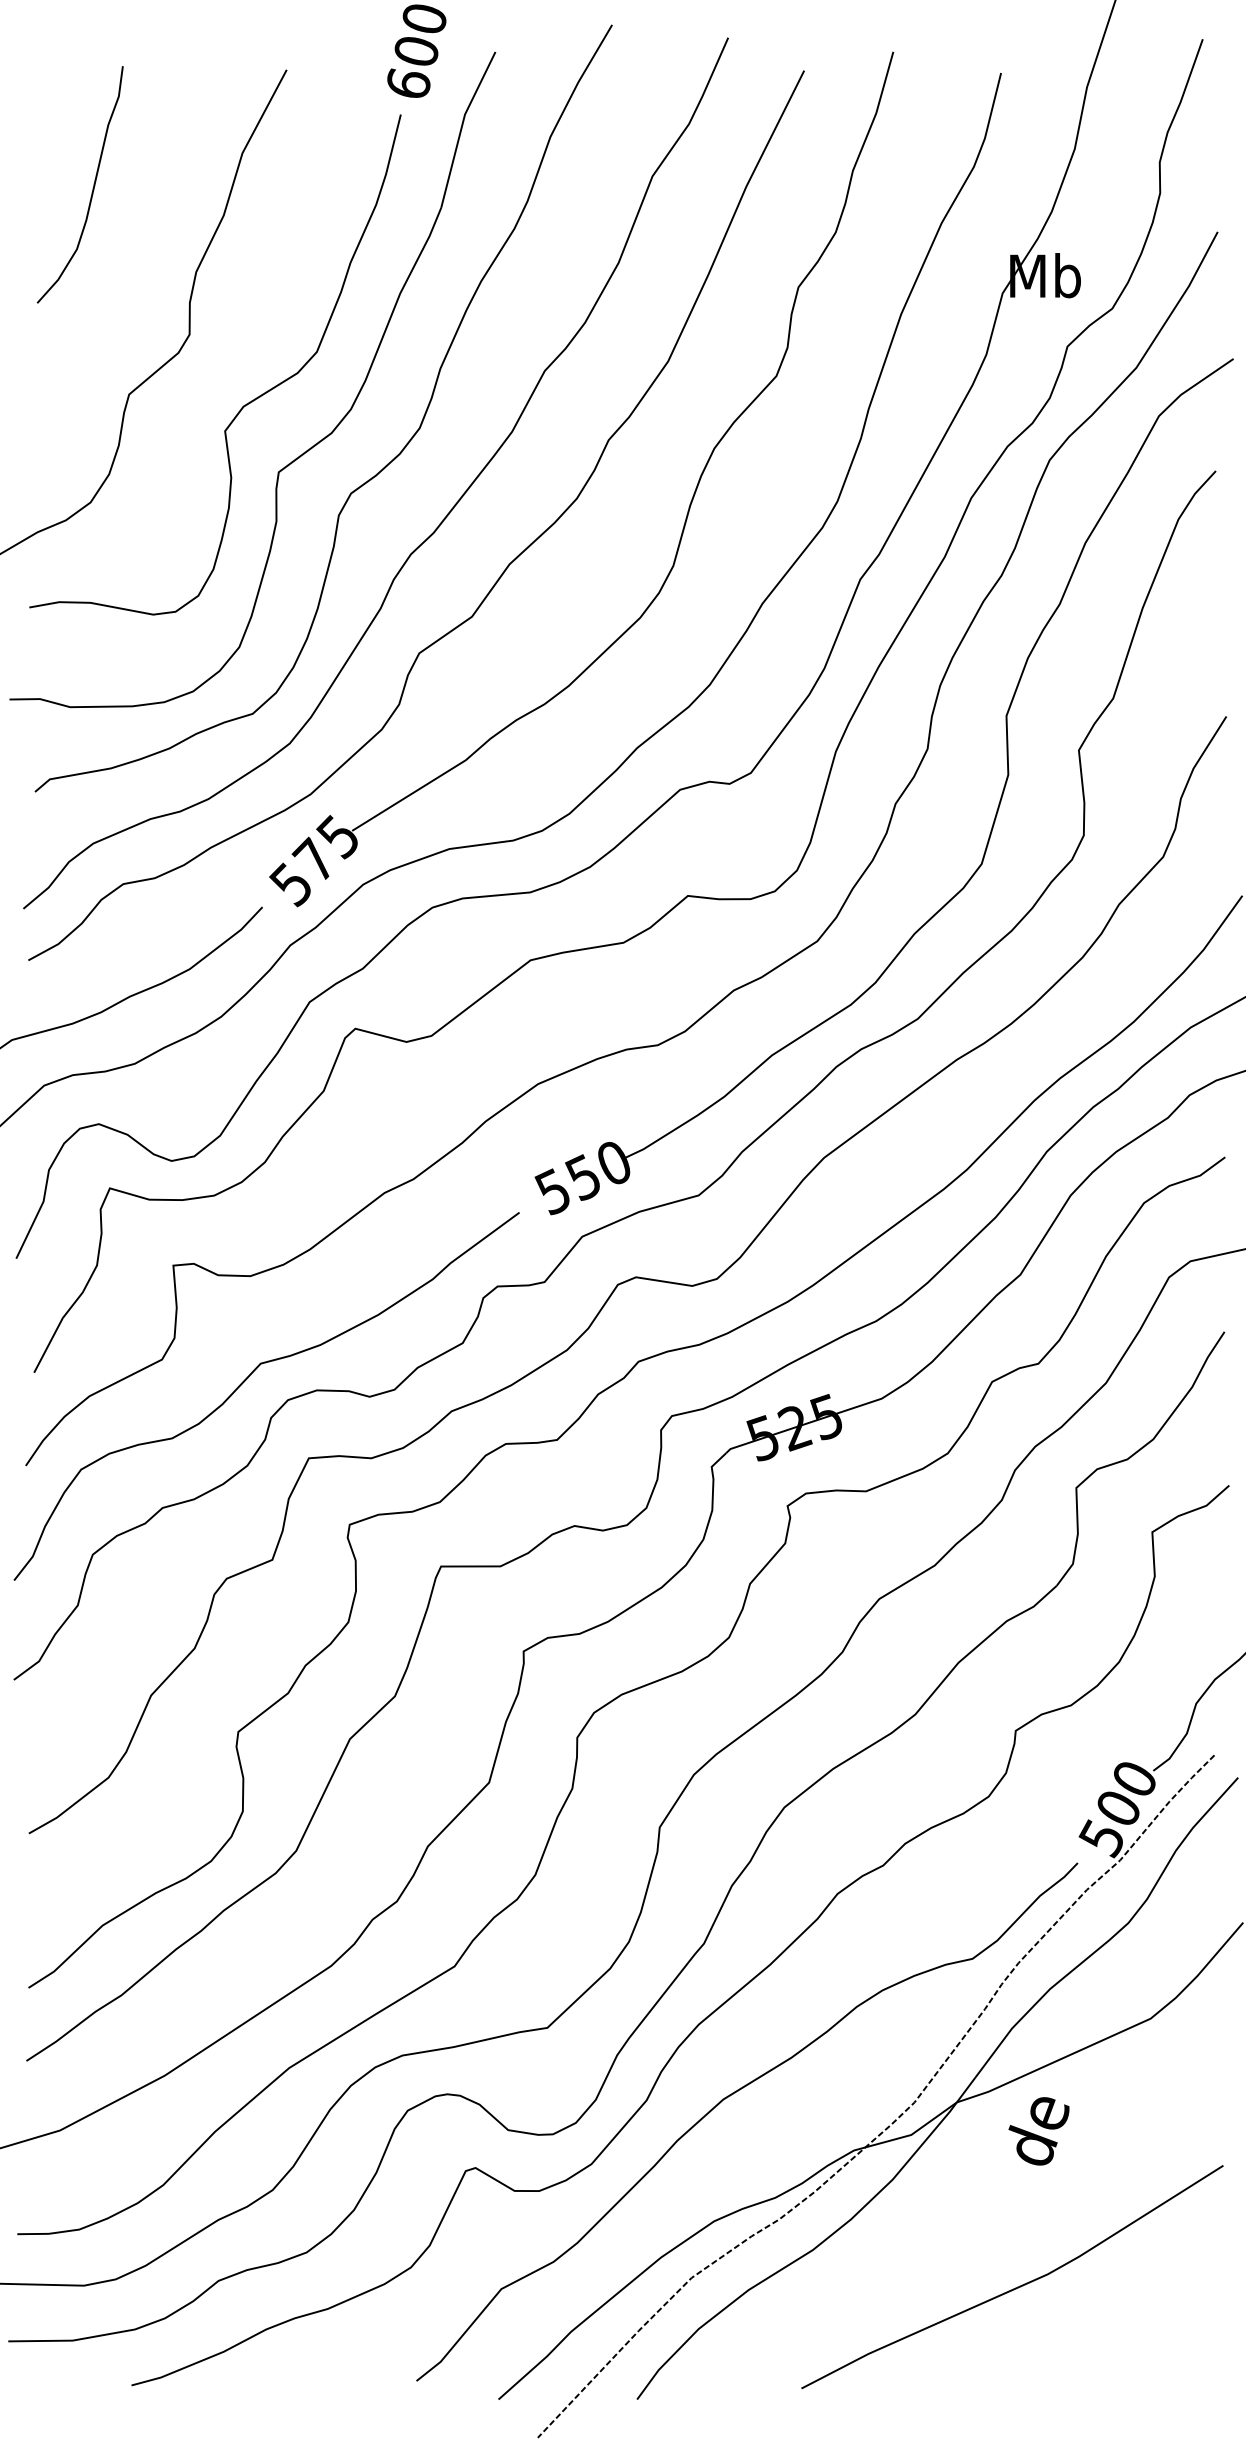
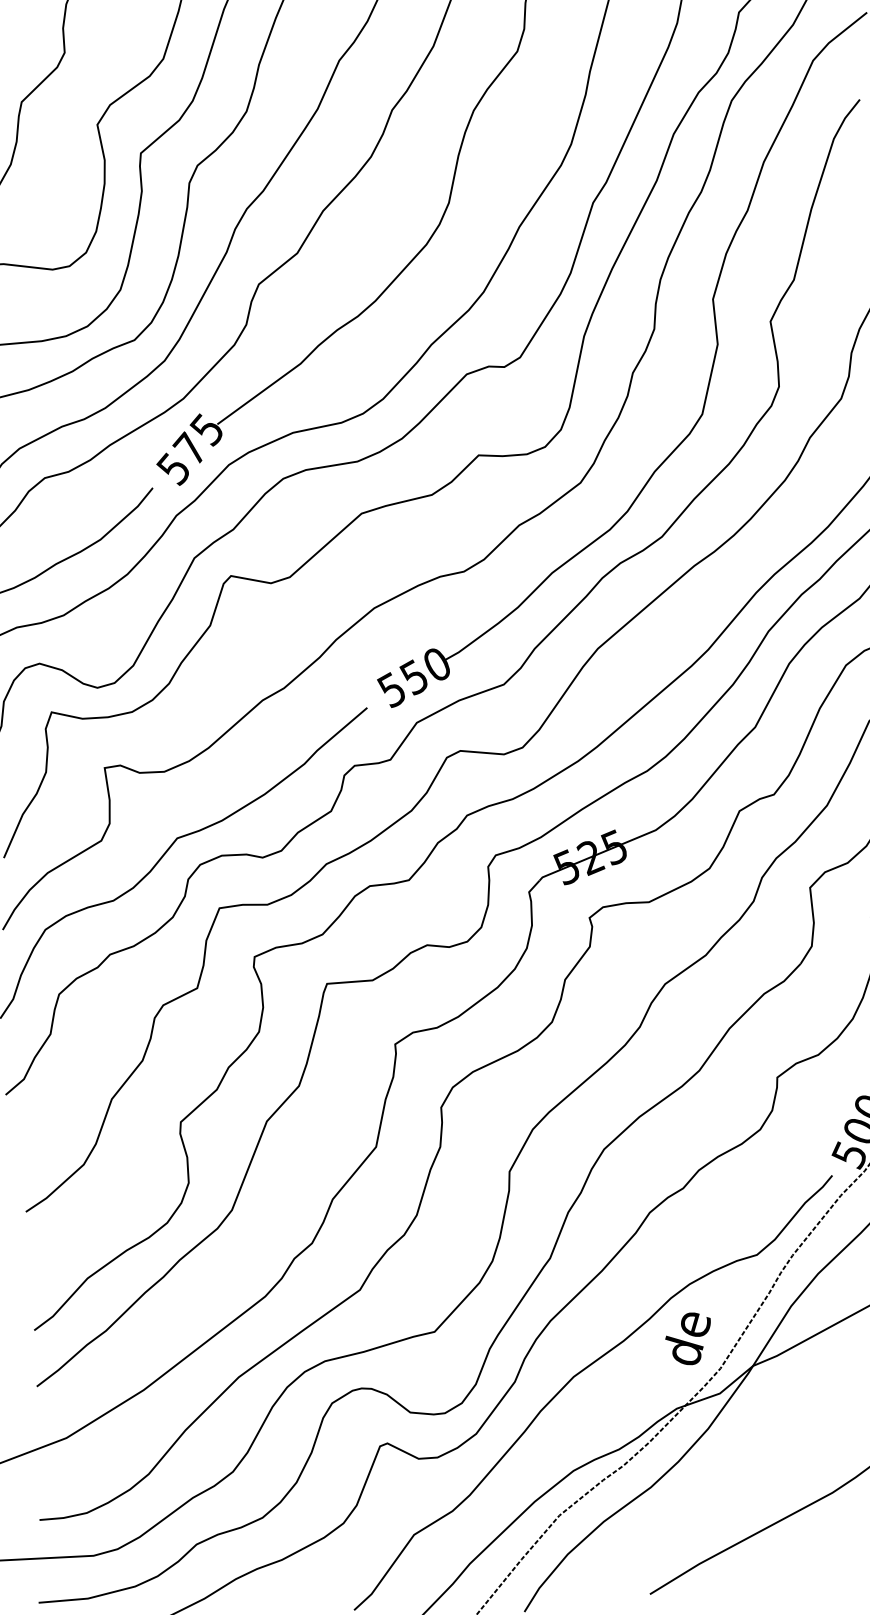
text: (1038, 2131) -> (688, 1339), moved

